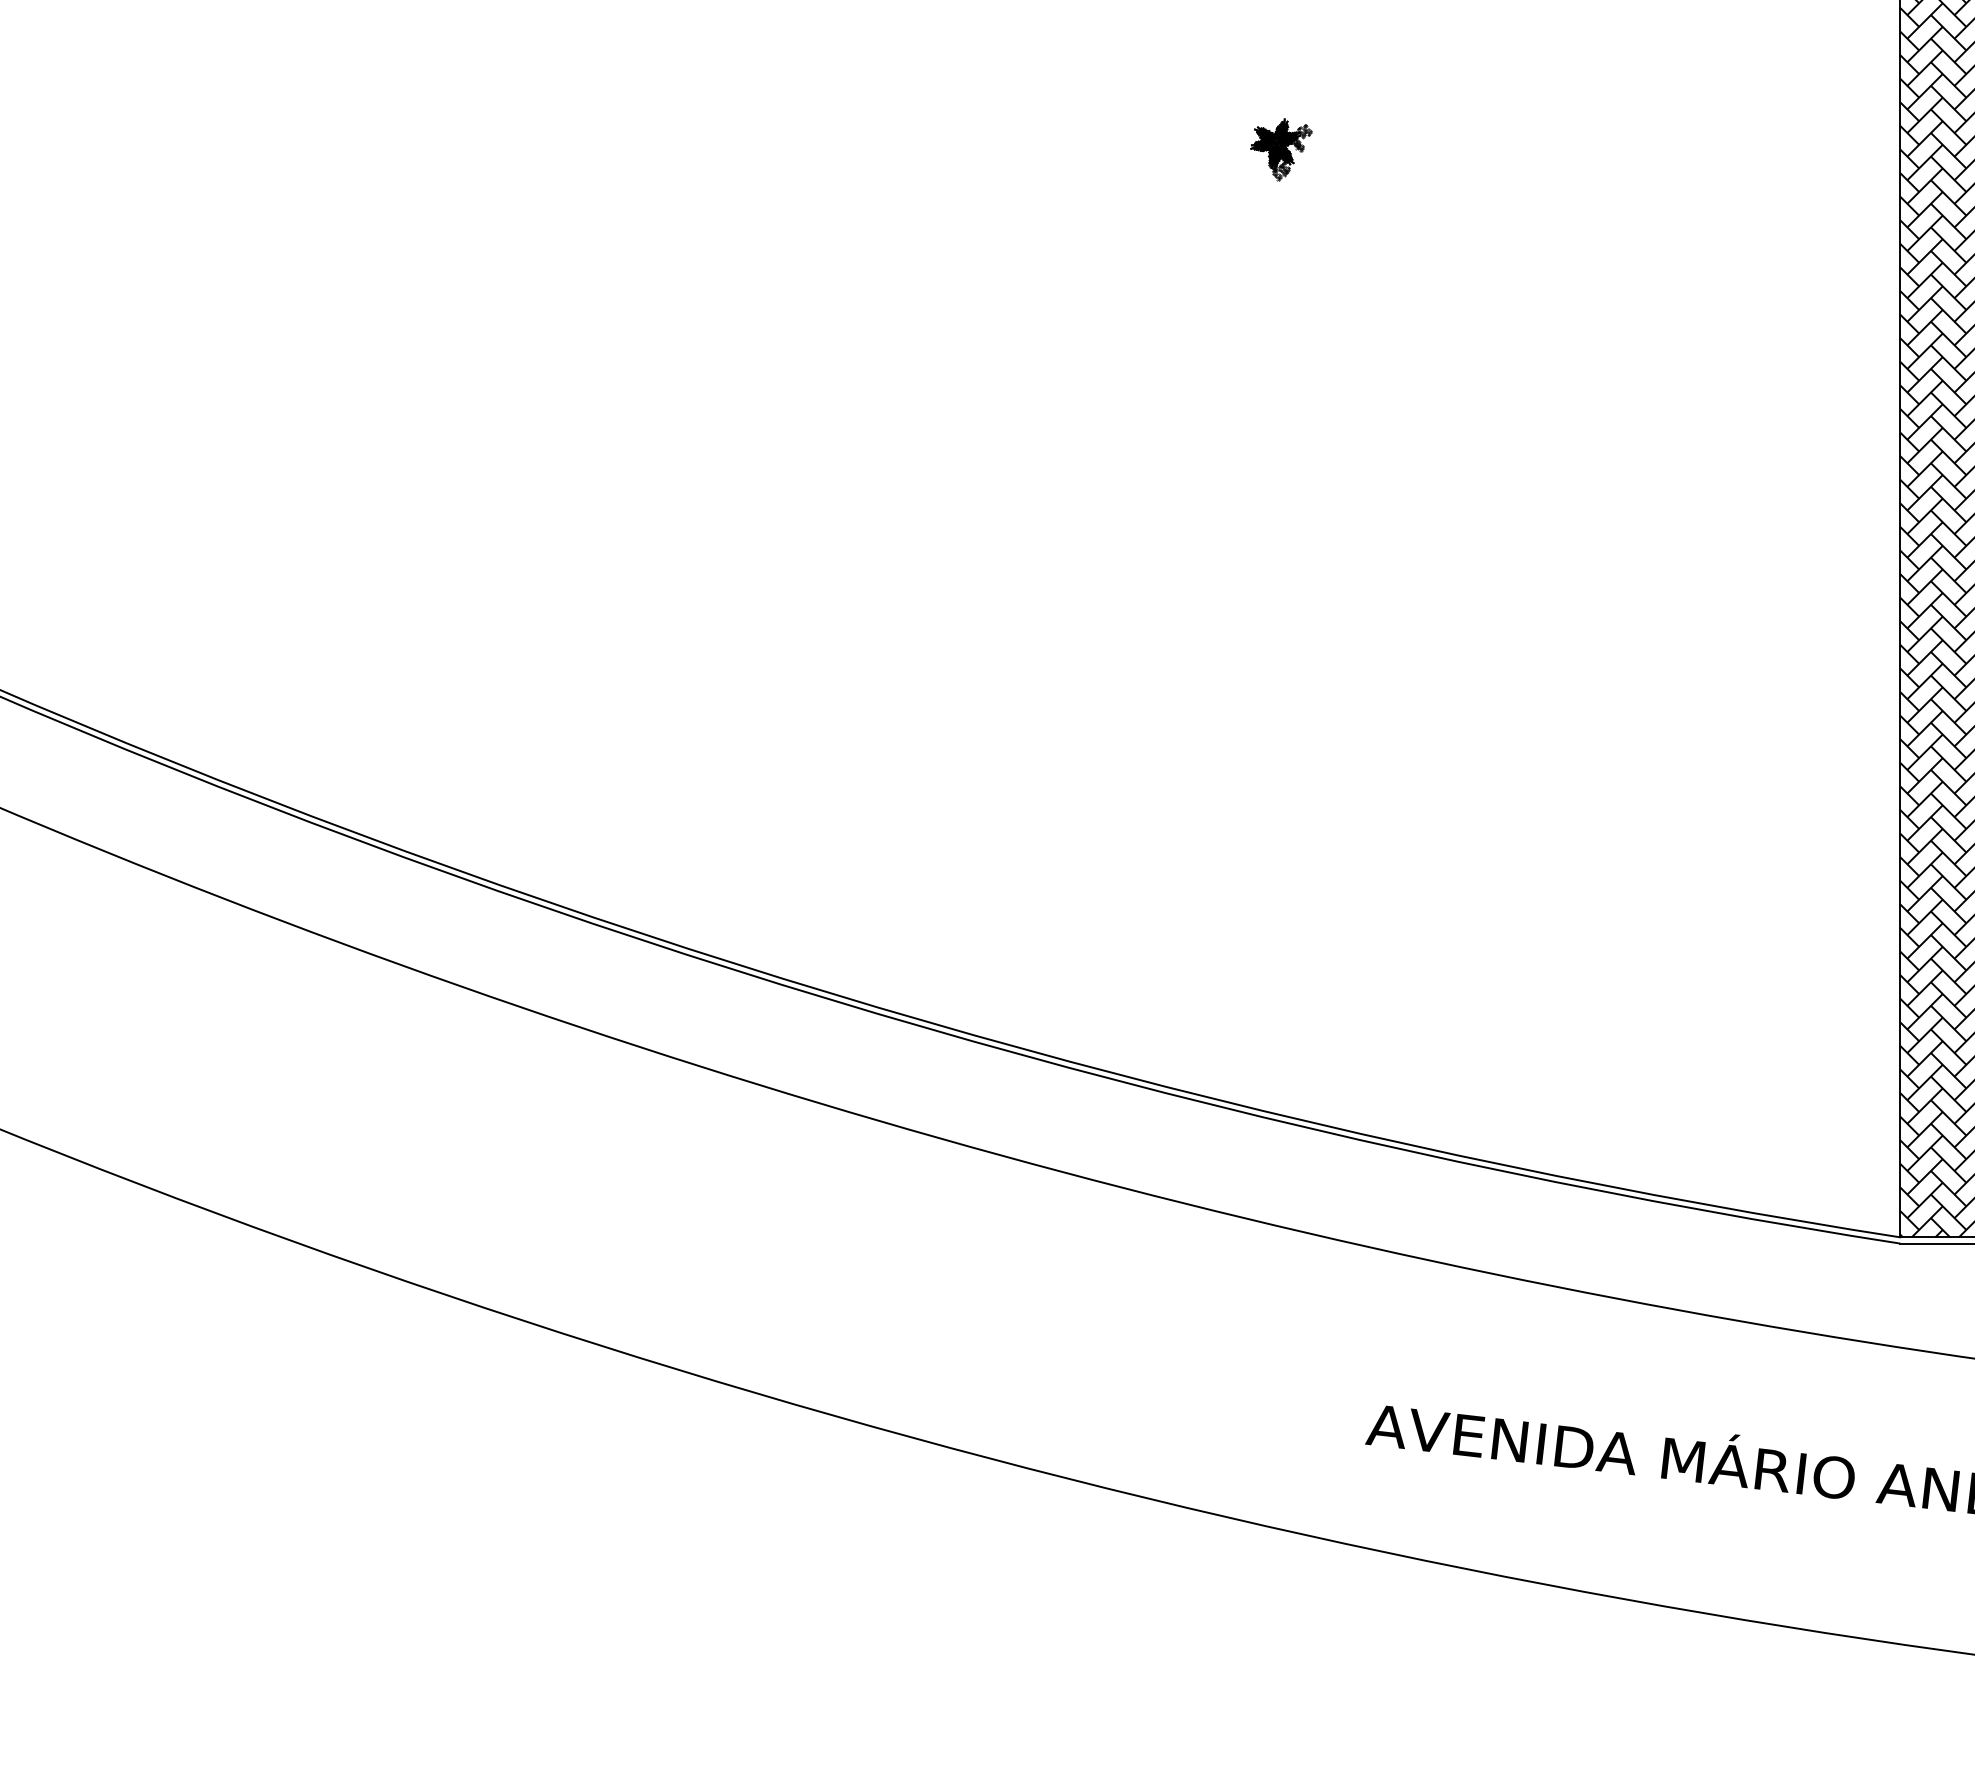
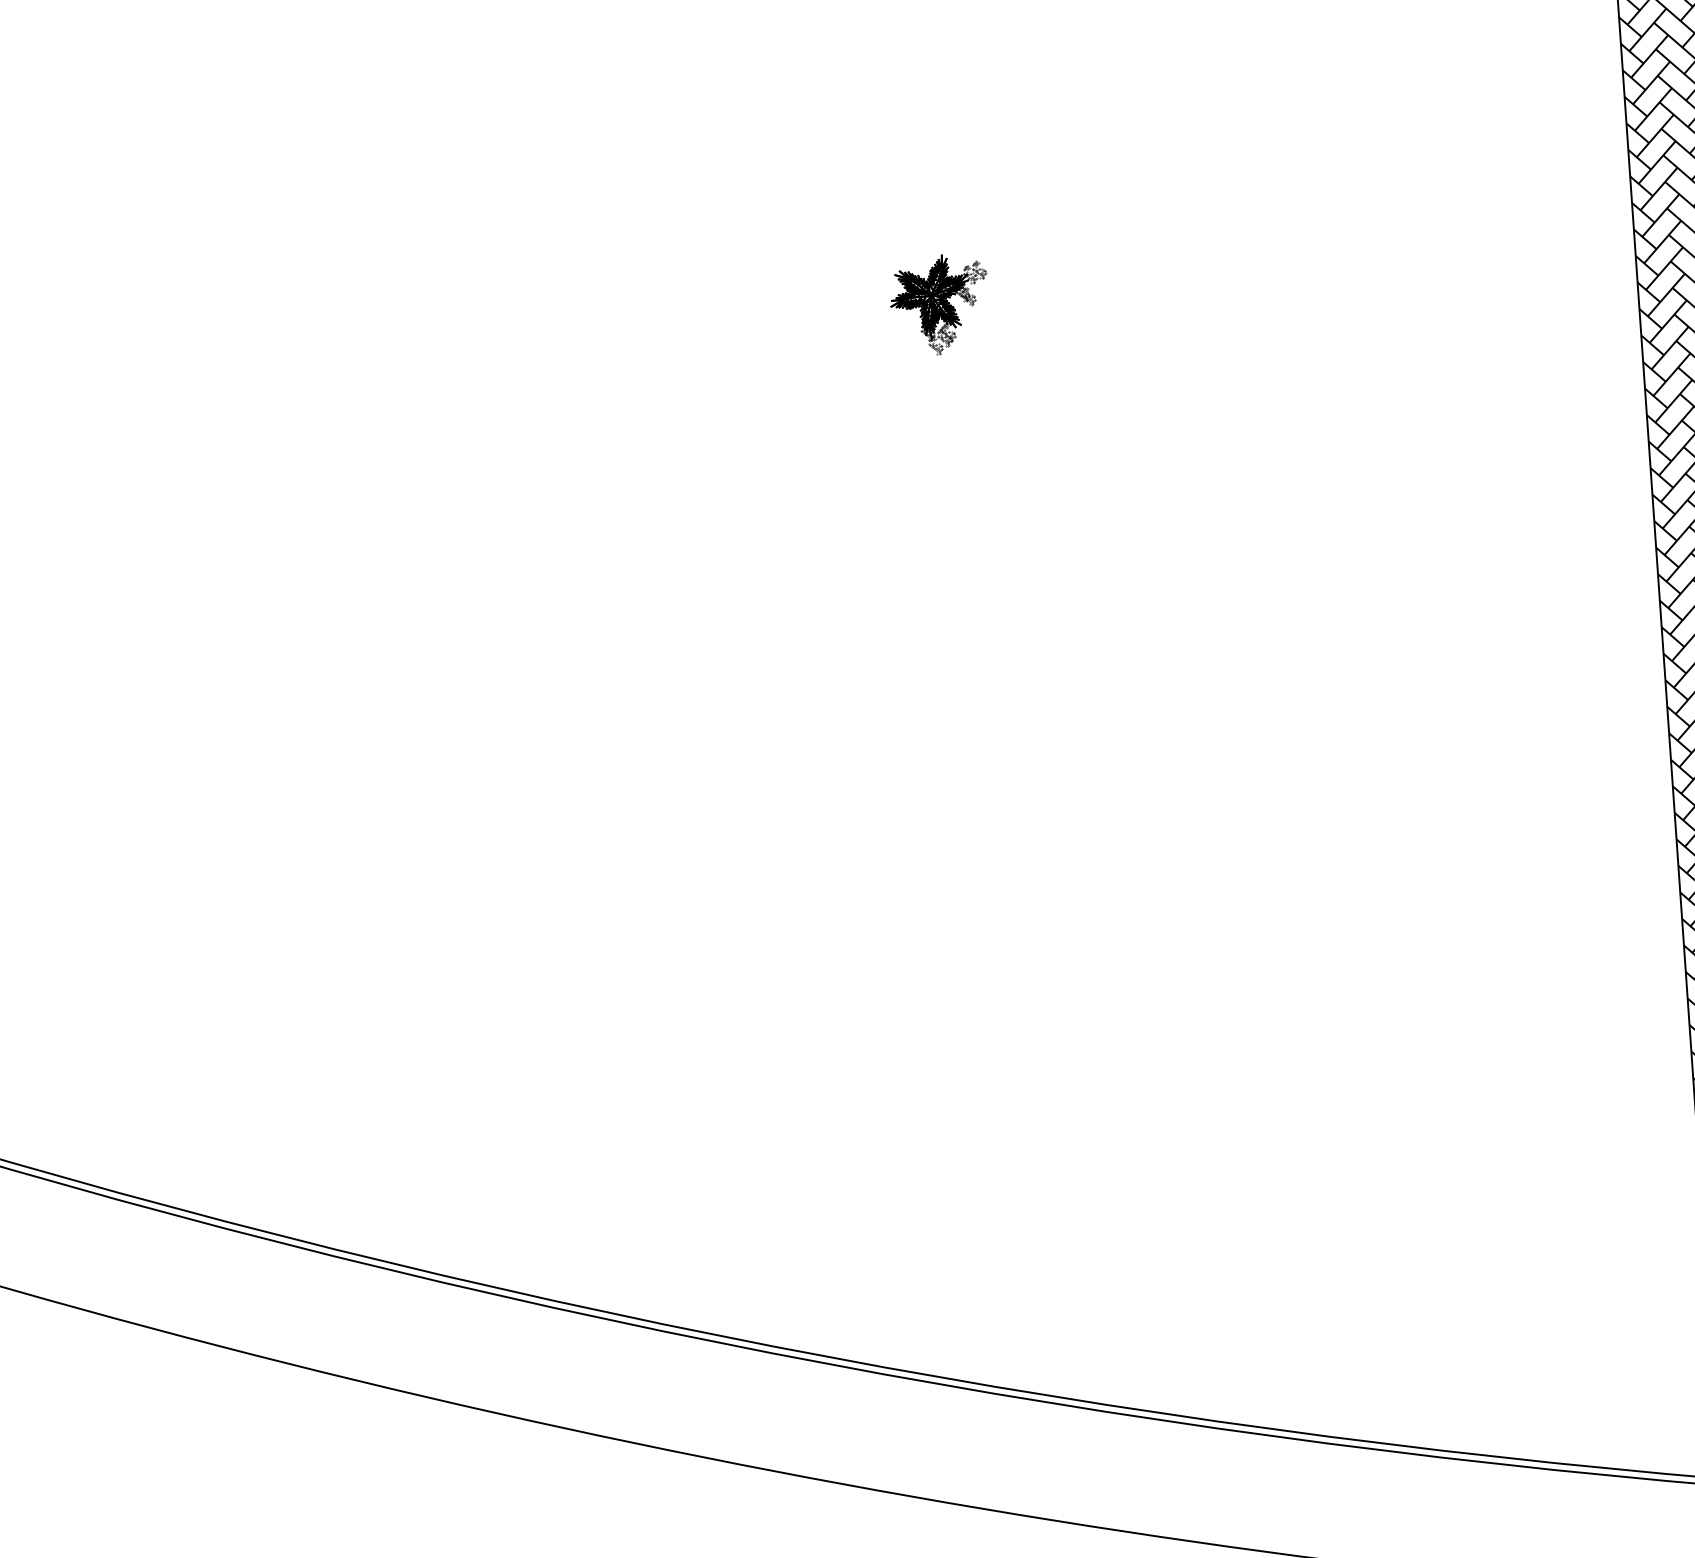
part: (1281, 149) -> (940, 304), size x1.43

